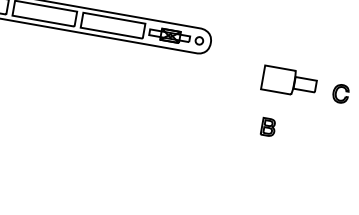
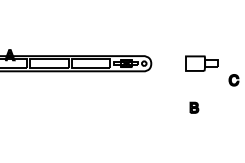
part: (288, 81) -> (201, 63), moved

